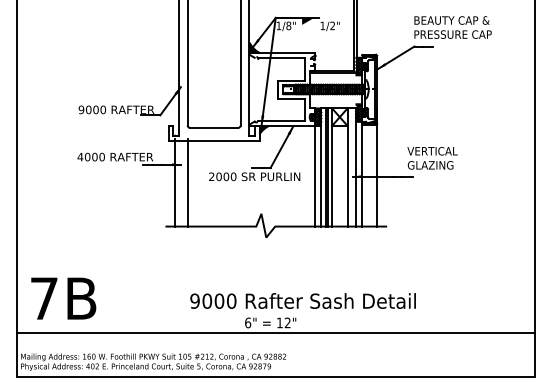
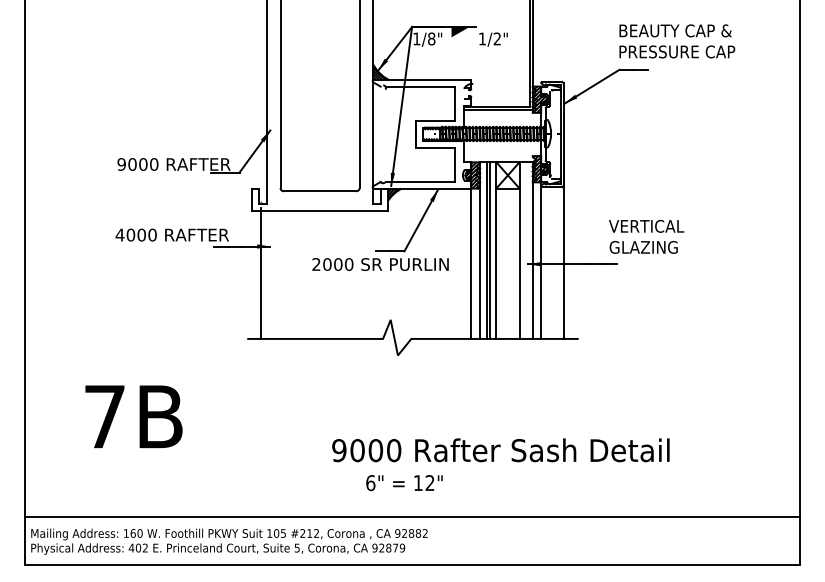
line: (187, 182) -> (280, 273), removed
text: (63, 298) -> (133, 416), moved
text: (302, 300) -> (499, 449), moved
line: (275, 332) -> (411, 516), moved

